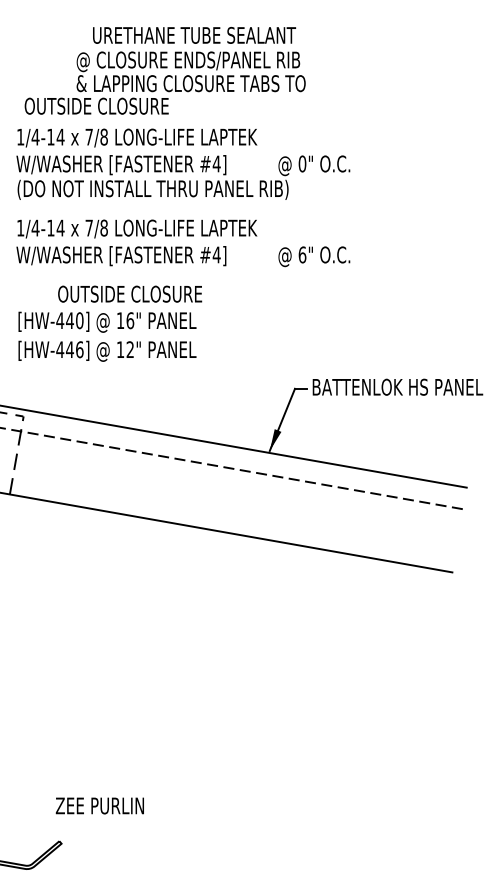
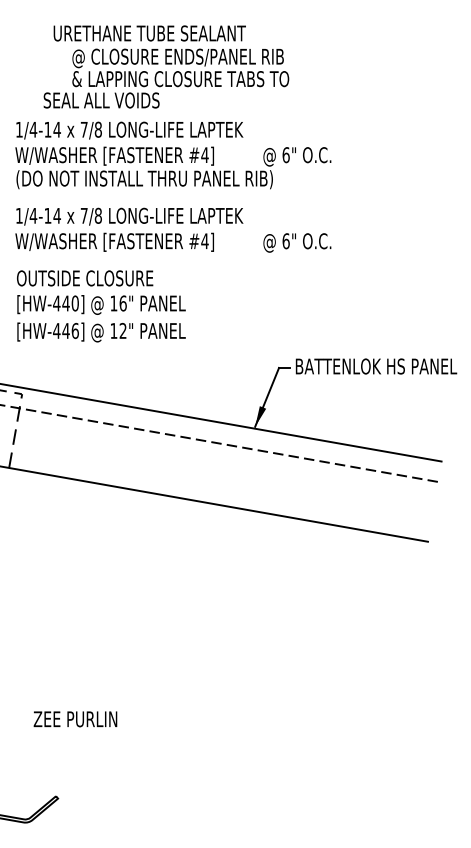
text: (194, 35) -> (149, 33), moved
text: (96, 105) -> (91, 99), OUTSIDE CLOSURE -> SEAL ALL VOIDS
text: (302, 163) -> (286, 154), 0" -> 6"
text: (130, 293) -> (85, 277), moved
text: (99, 805) -> (75, 718), moved

